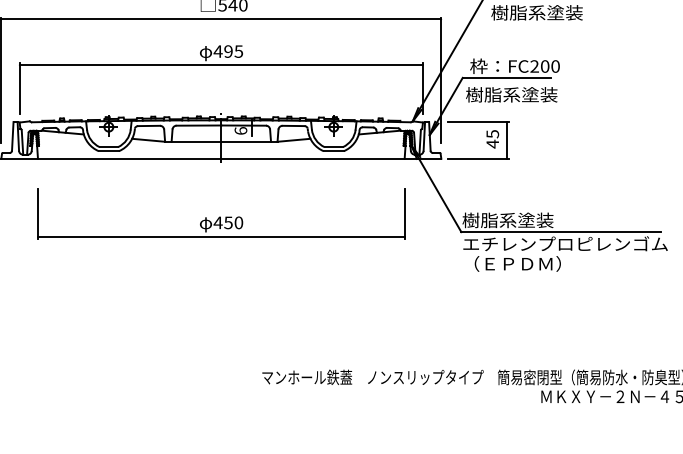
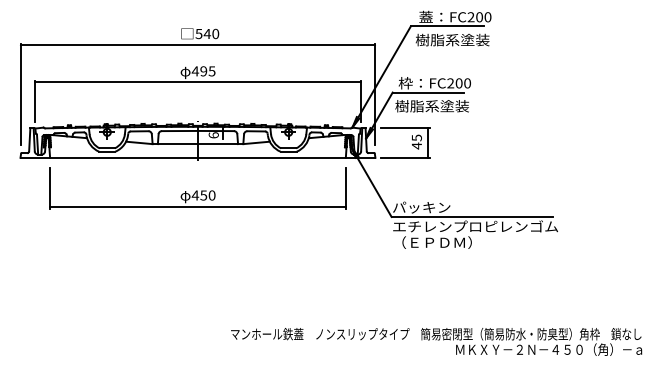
part: (220, 214) -> (197, 188), moved
text: (507, 220) -> (428, 207), 樹脂系塗装 -> パッキン

